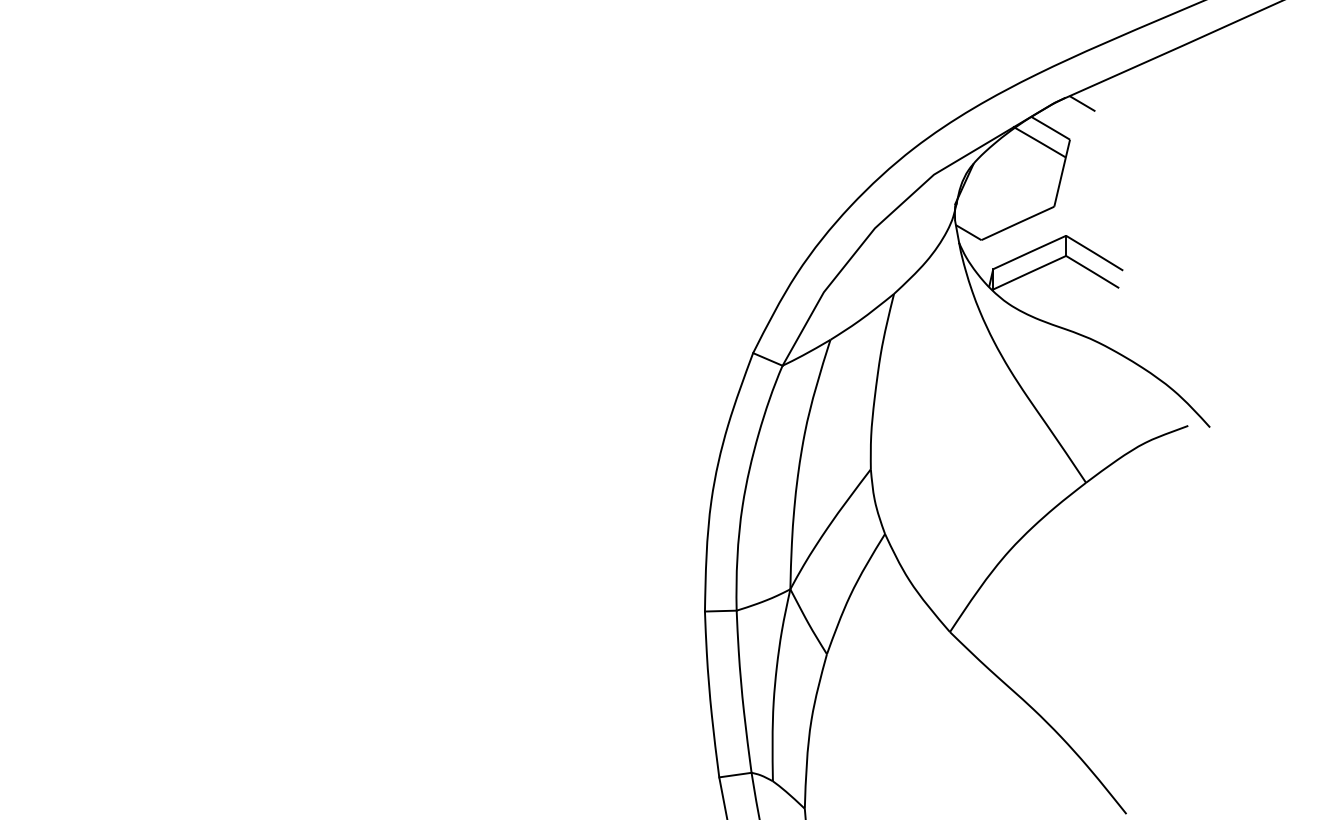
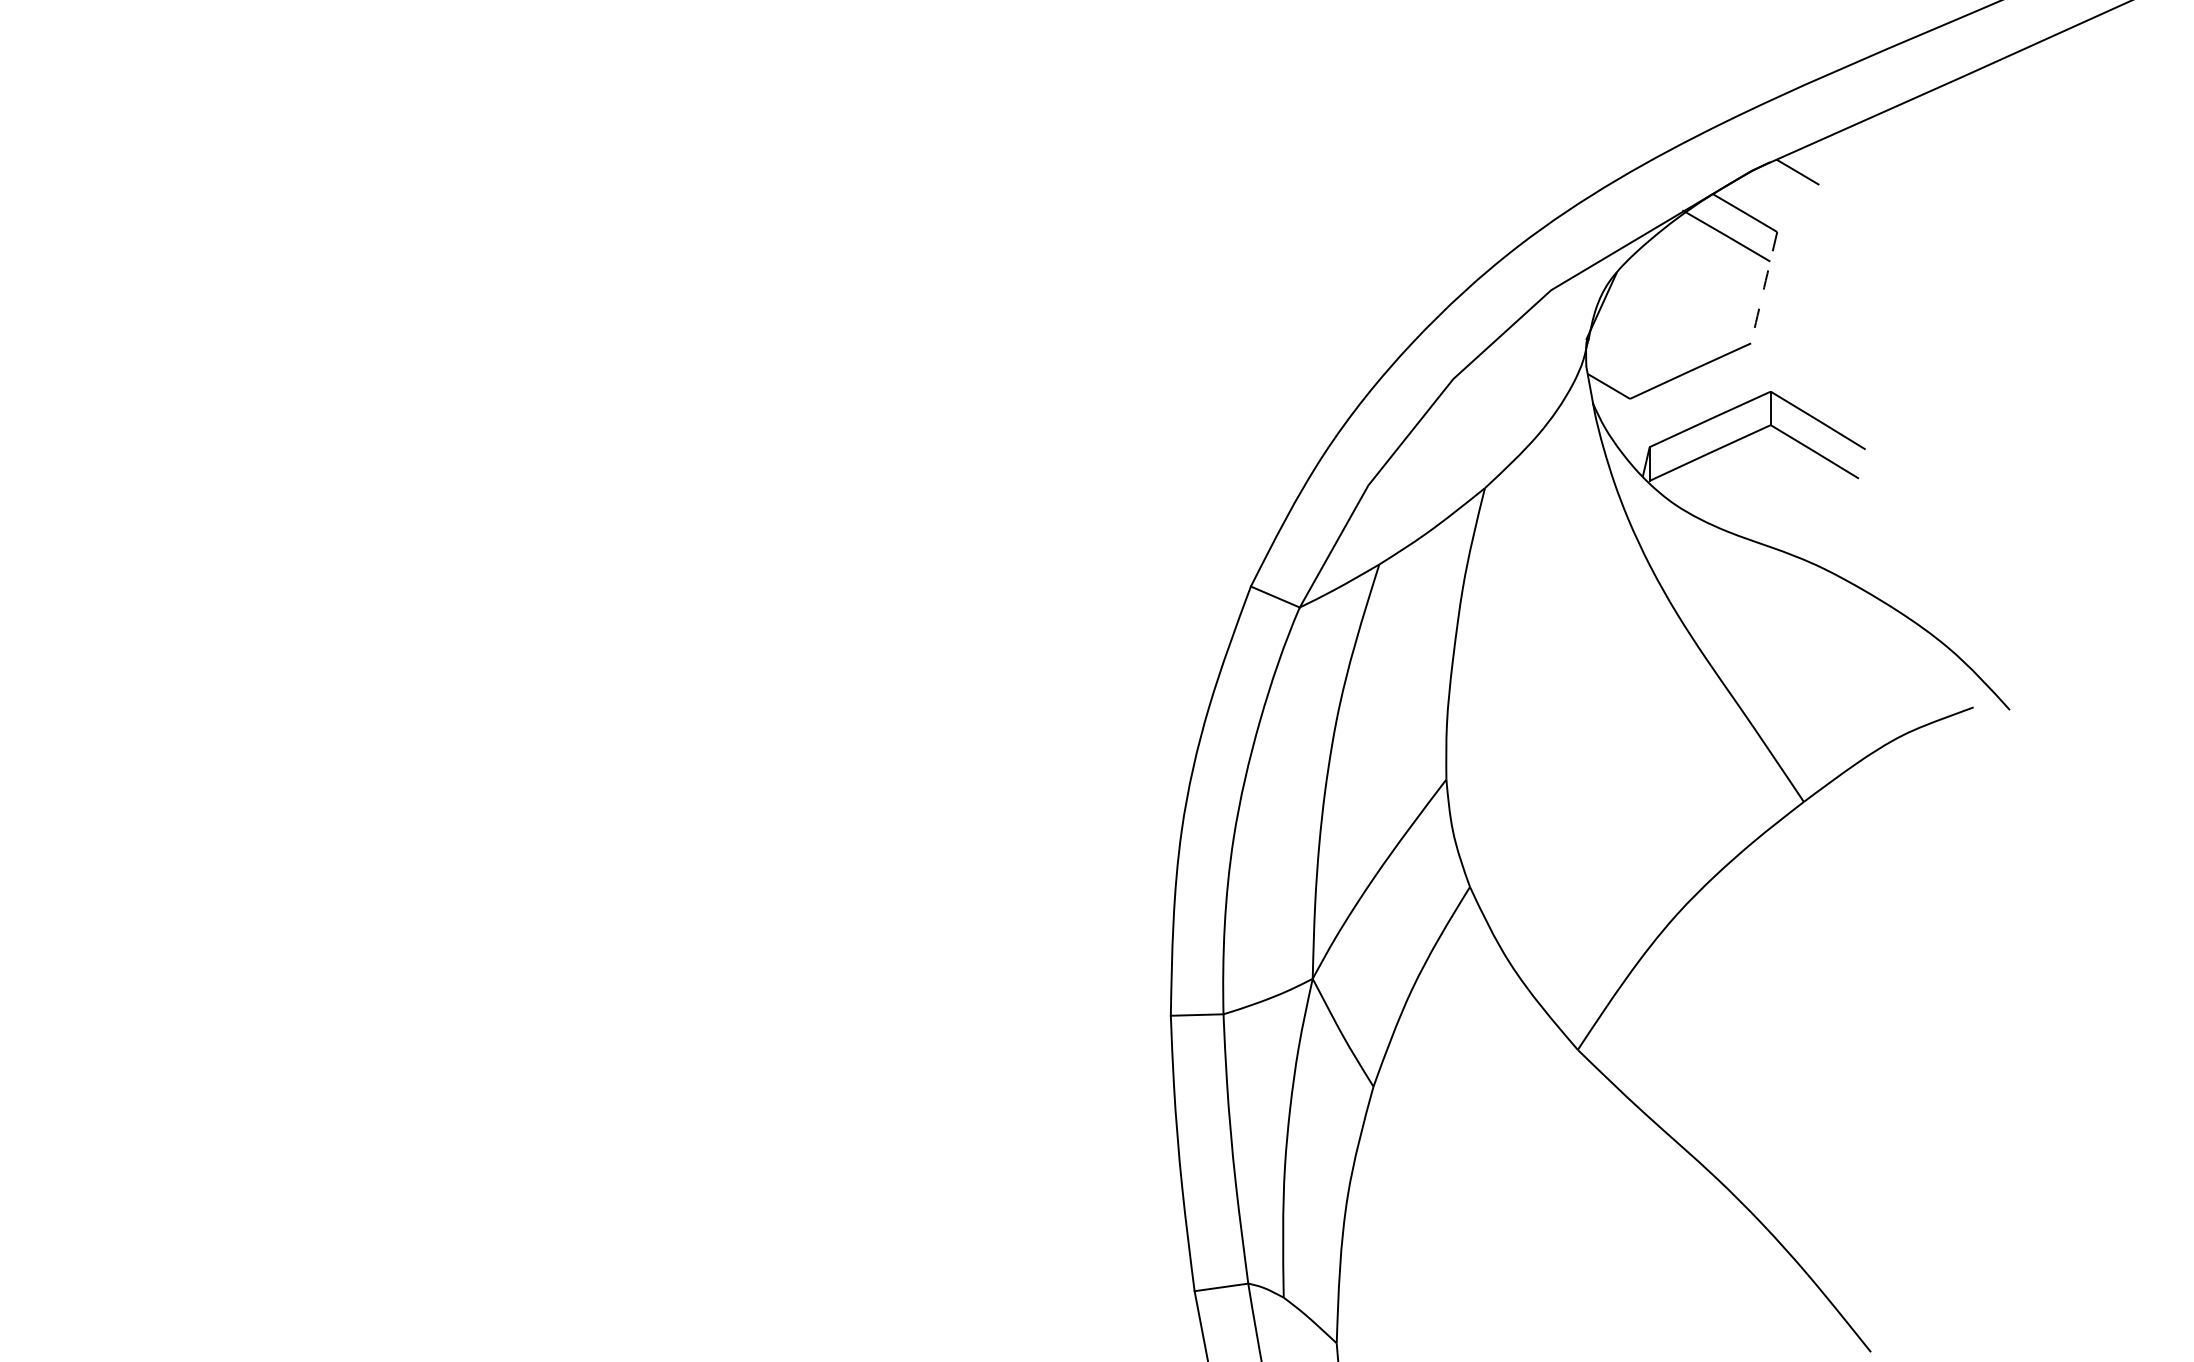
arc: (1062, 173) -> (1764, 288), solid -> dashed

